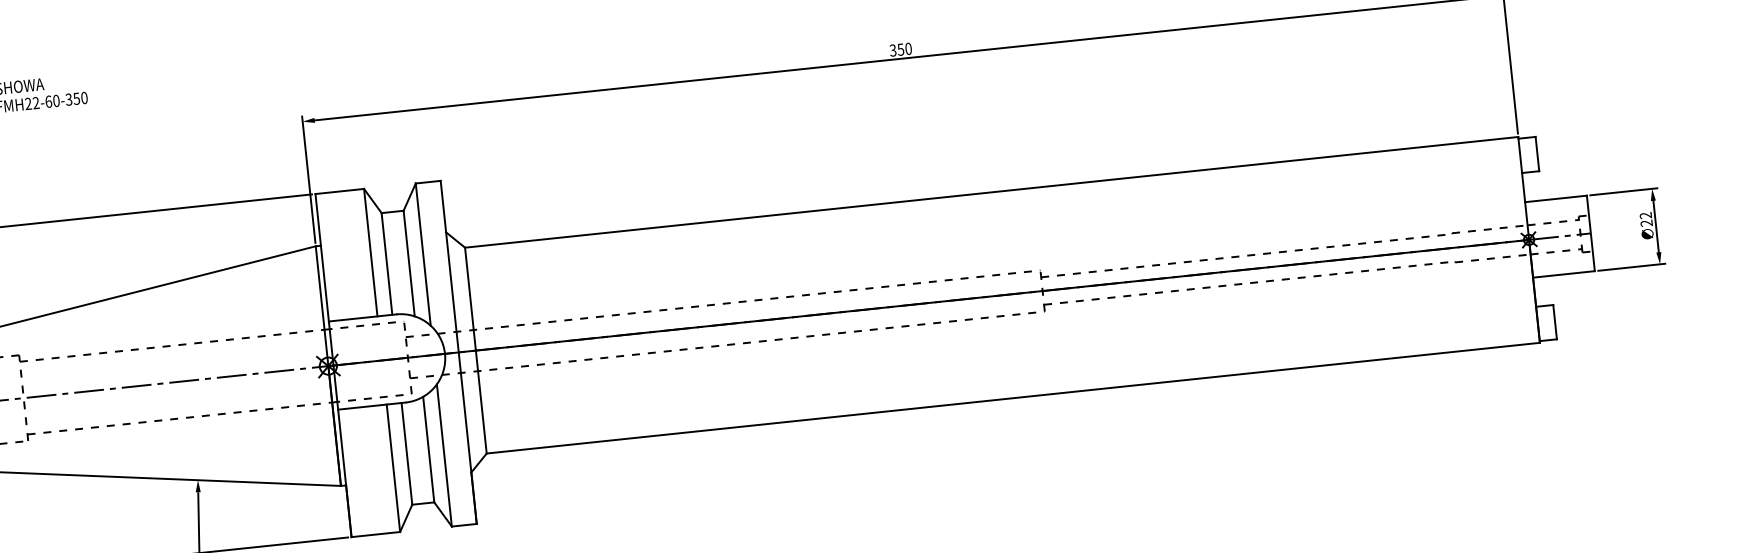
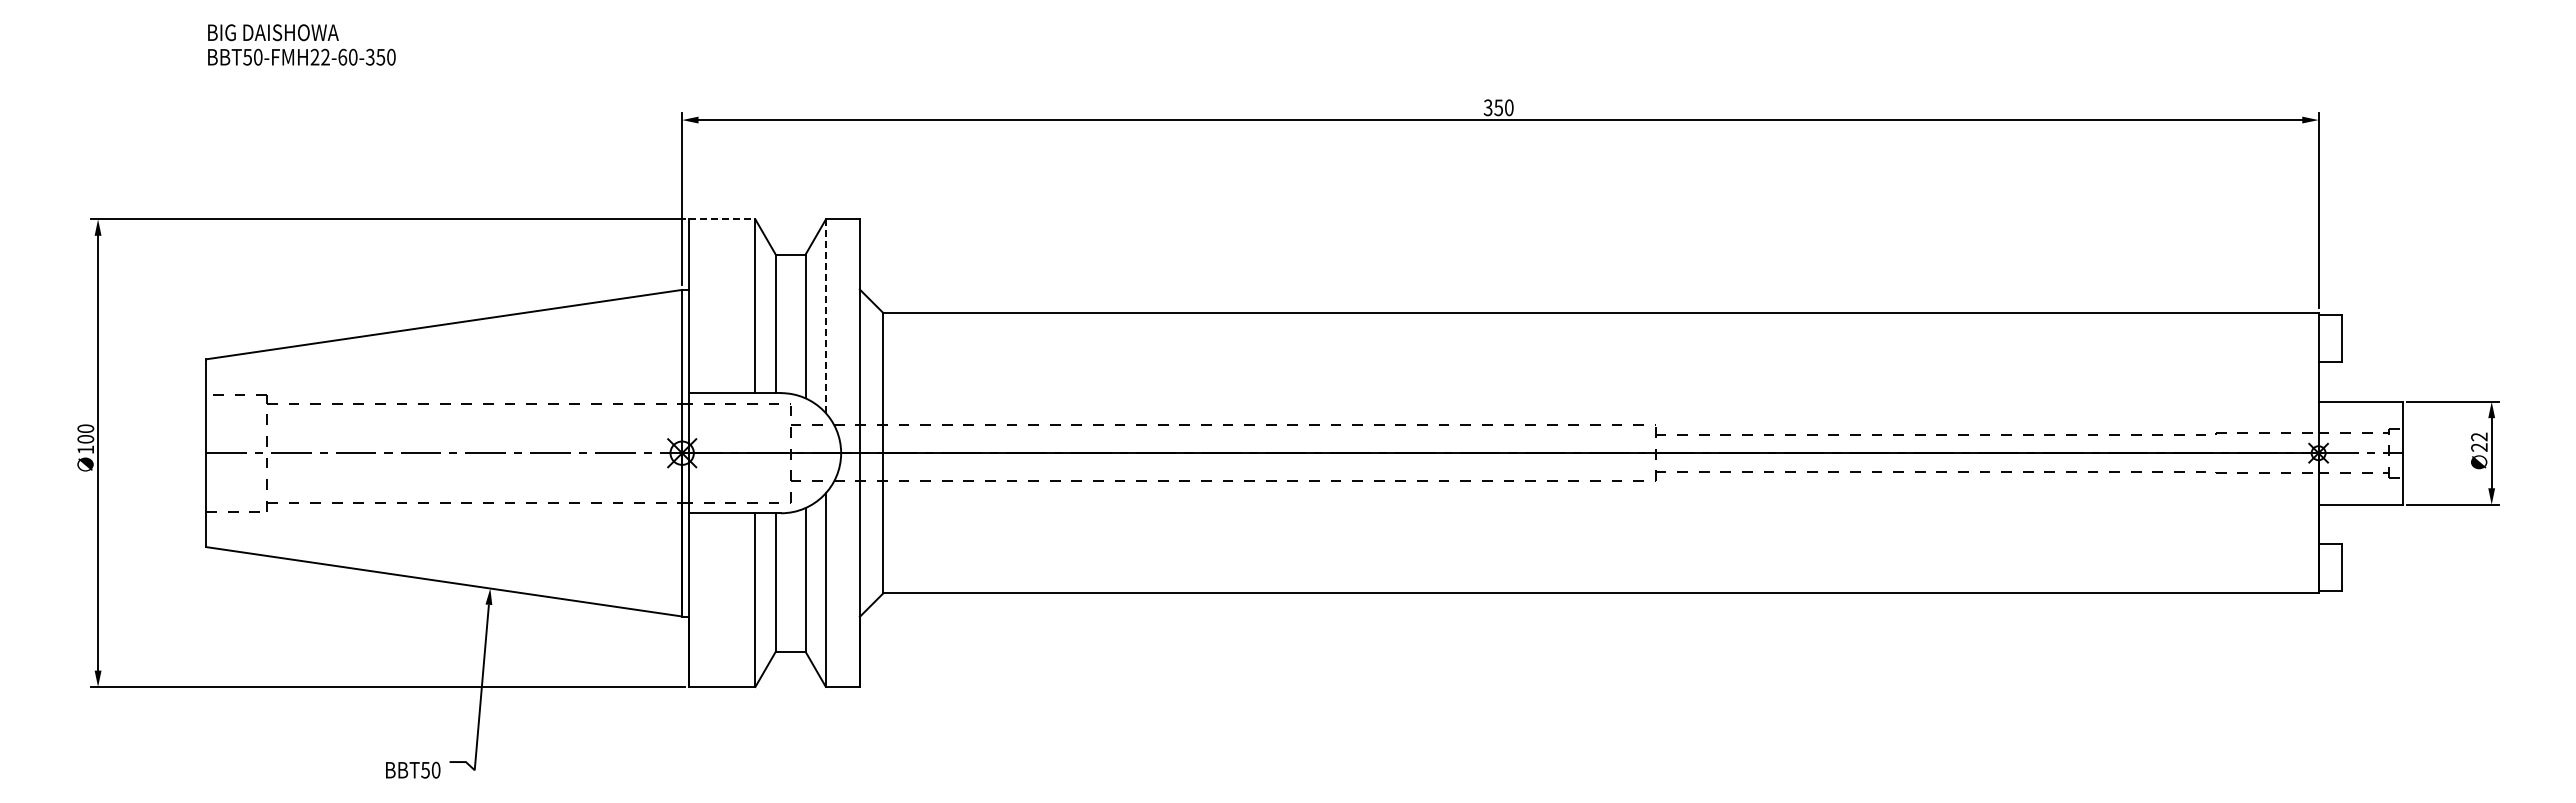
line: (339, 191) -> (722, 219), solid -> dashed
line: (422, 254) -> (825, 316), solid -> dashed

